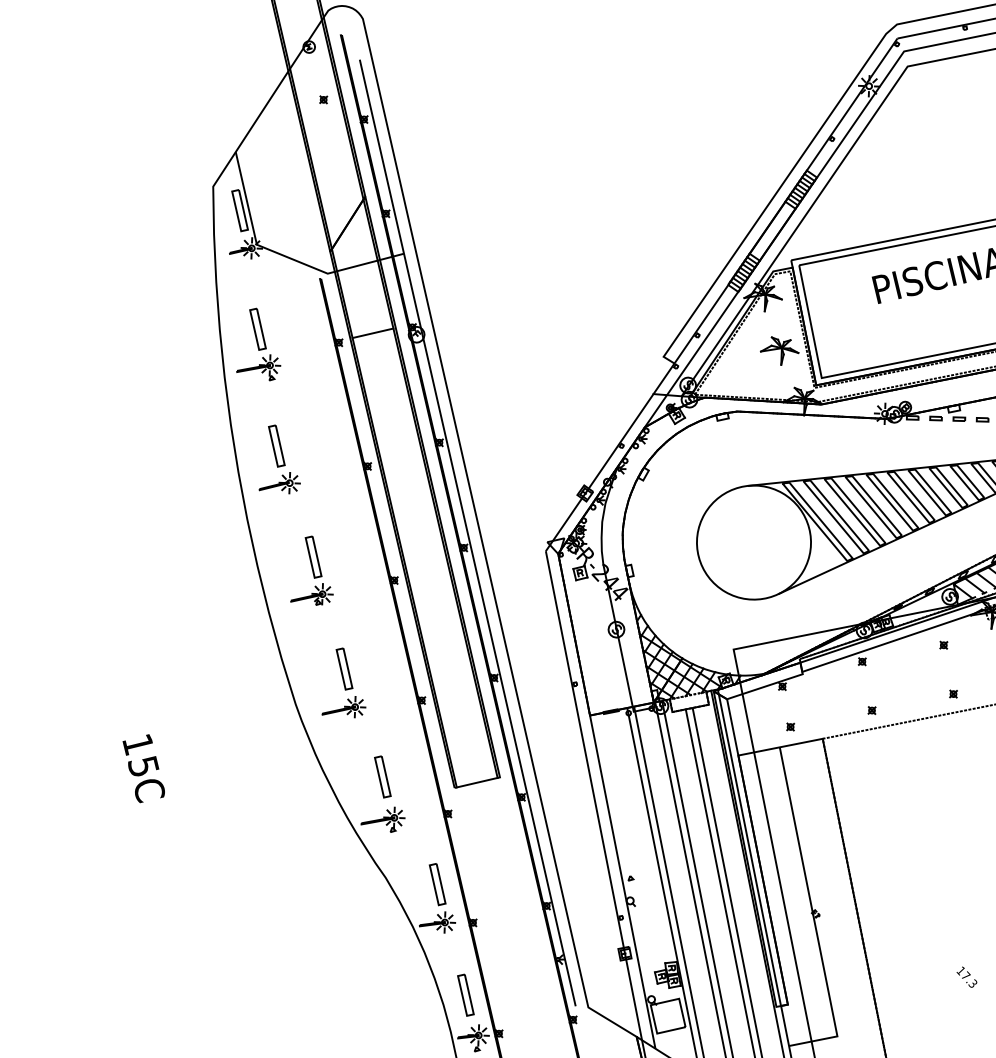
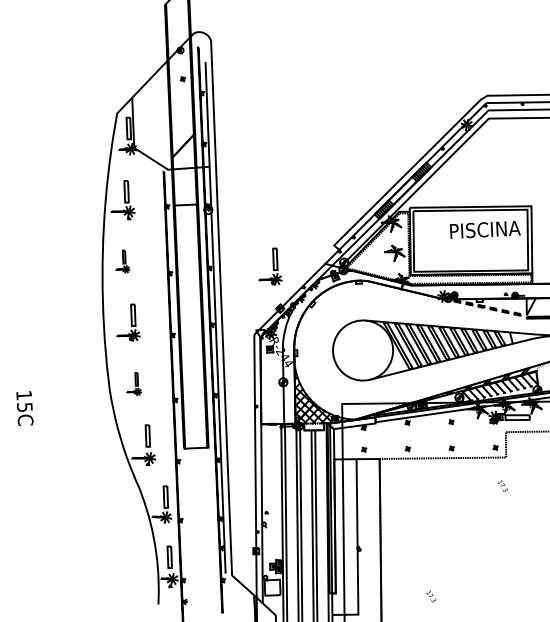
part: (552, 418) -> (270, 266), added
part: (274, 460) -> (122, 261), size x0.6
part: (337, 684) -> (133, 383), size x0.6

